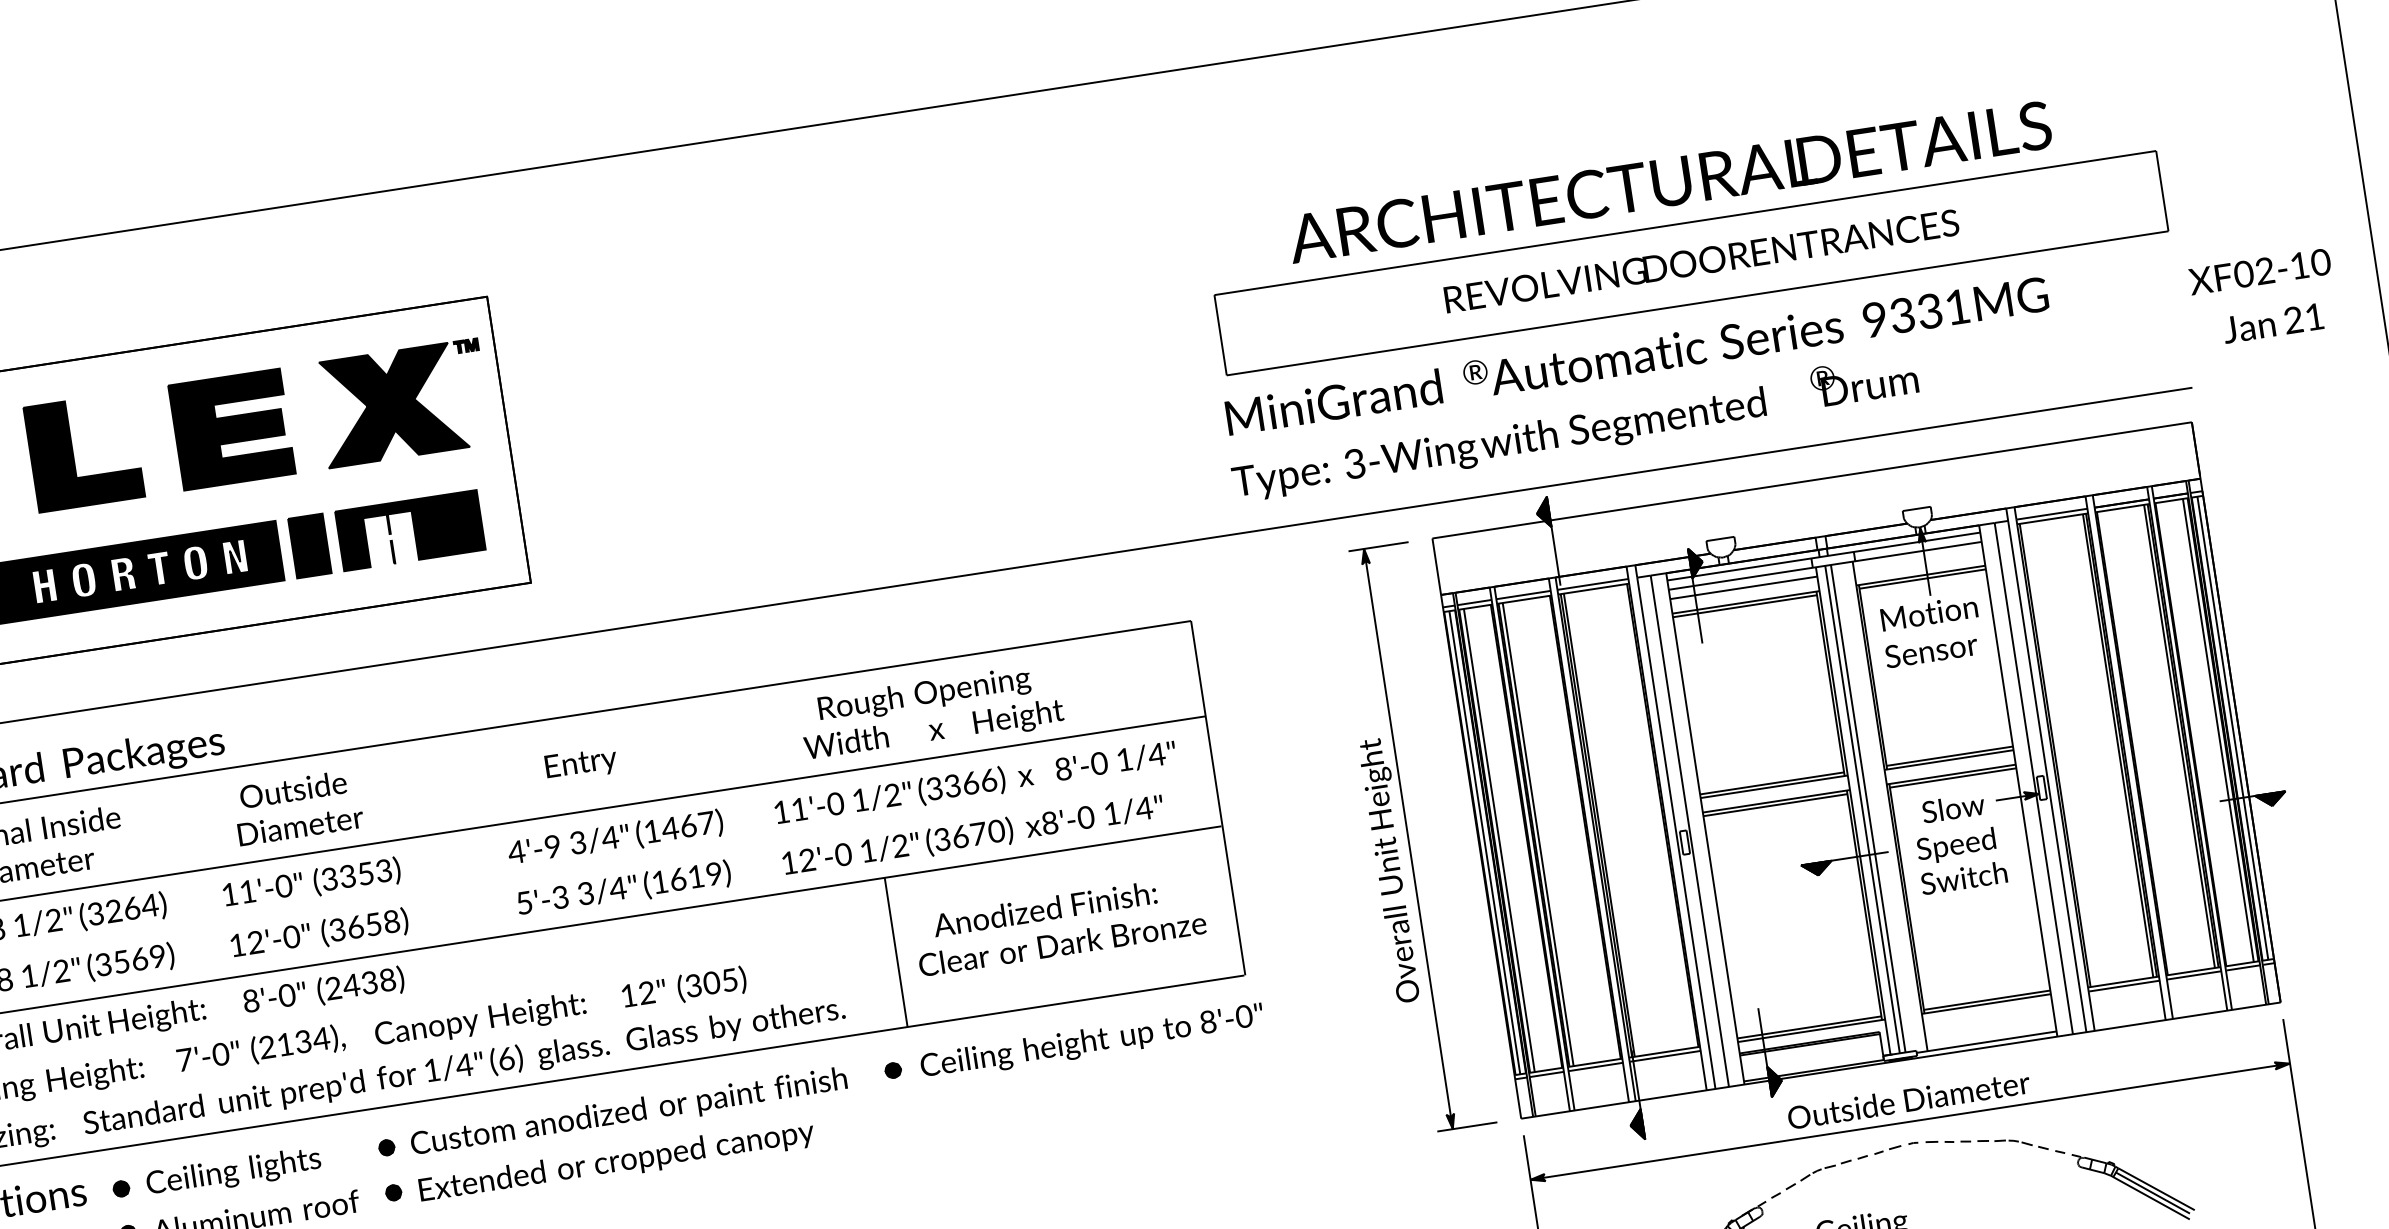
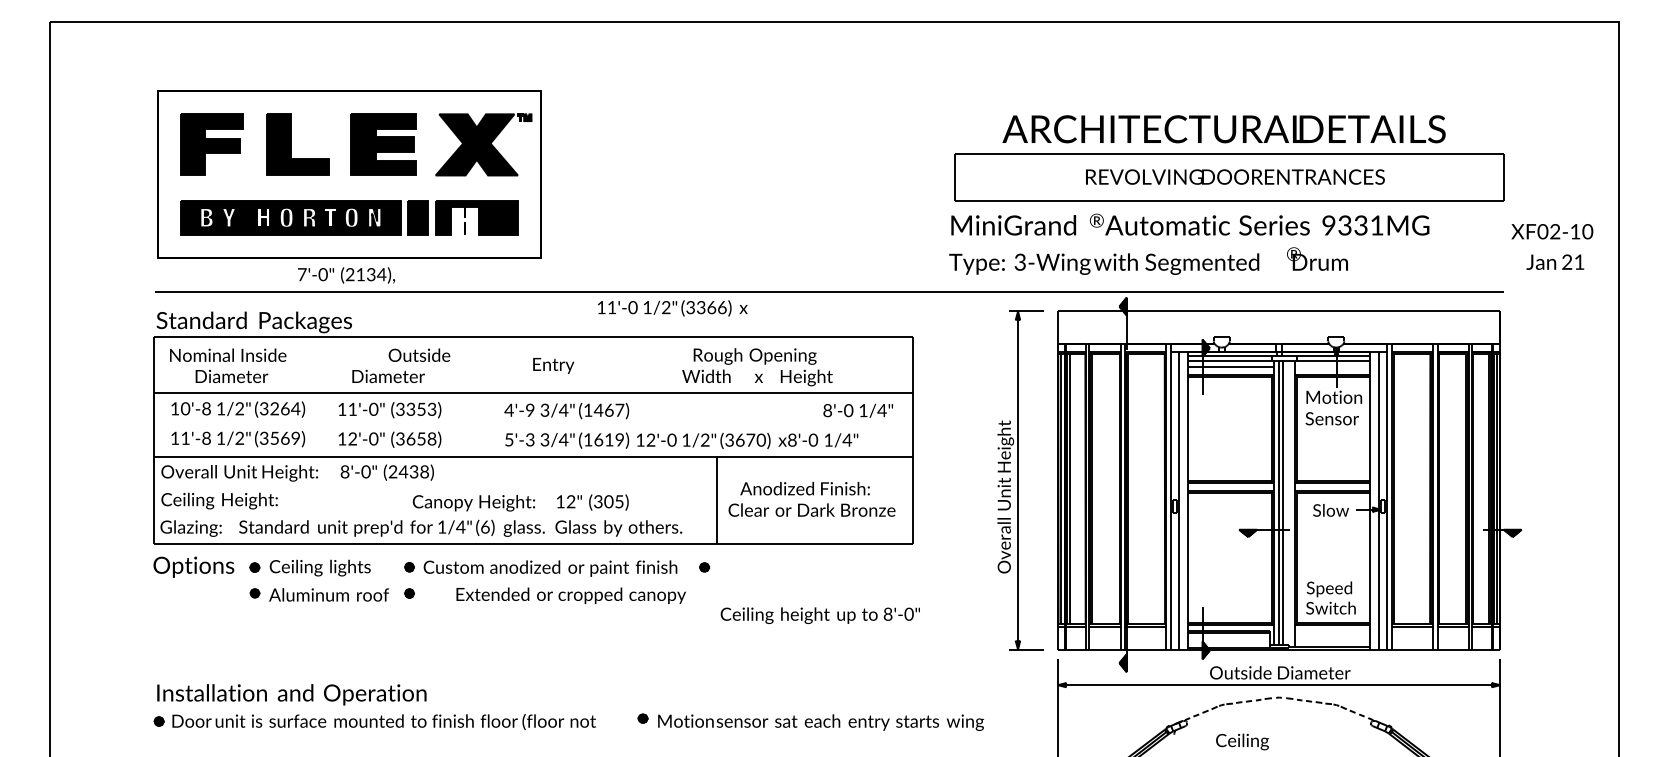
text: (293, 788) -> (419, 354), moved
text: (903, 795) -> (672, 308), moved
text: (973, 835) -> (747, 440), moved
text: (1960, 859) -> (1330, 597), moved
text: (1090, 1042) -> (819, 615), moved
text: (261, 1049) -> (346, 275), moved
text: (615, 1162) -> (570, 595), moved

